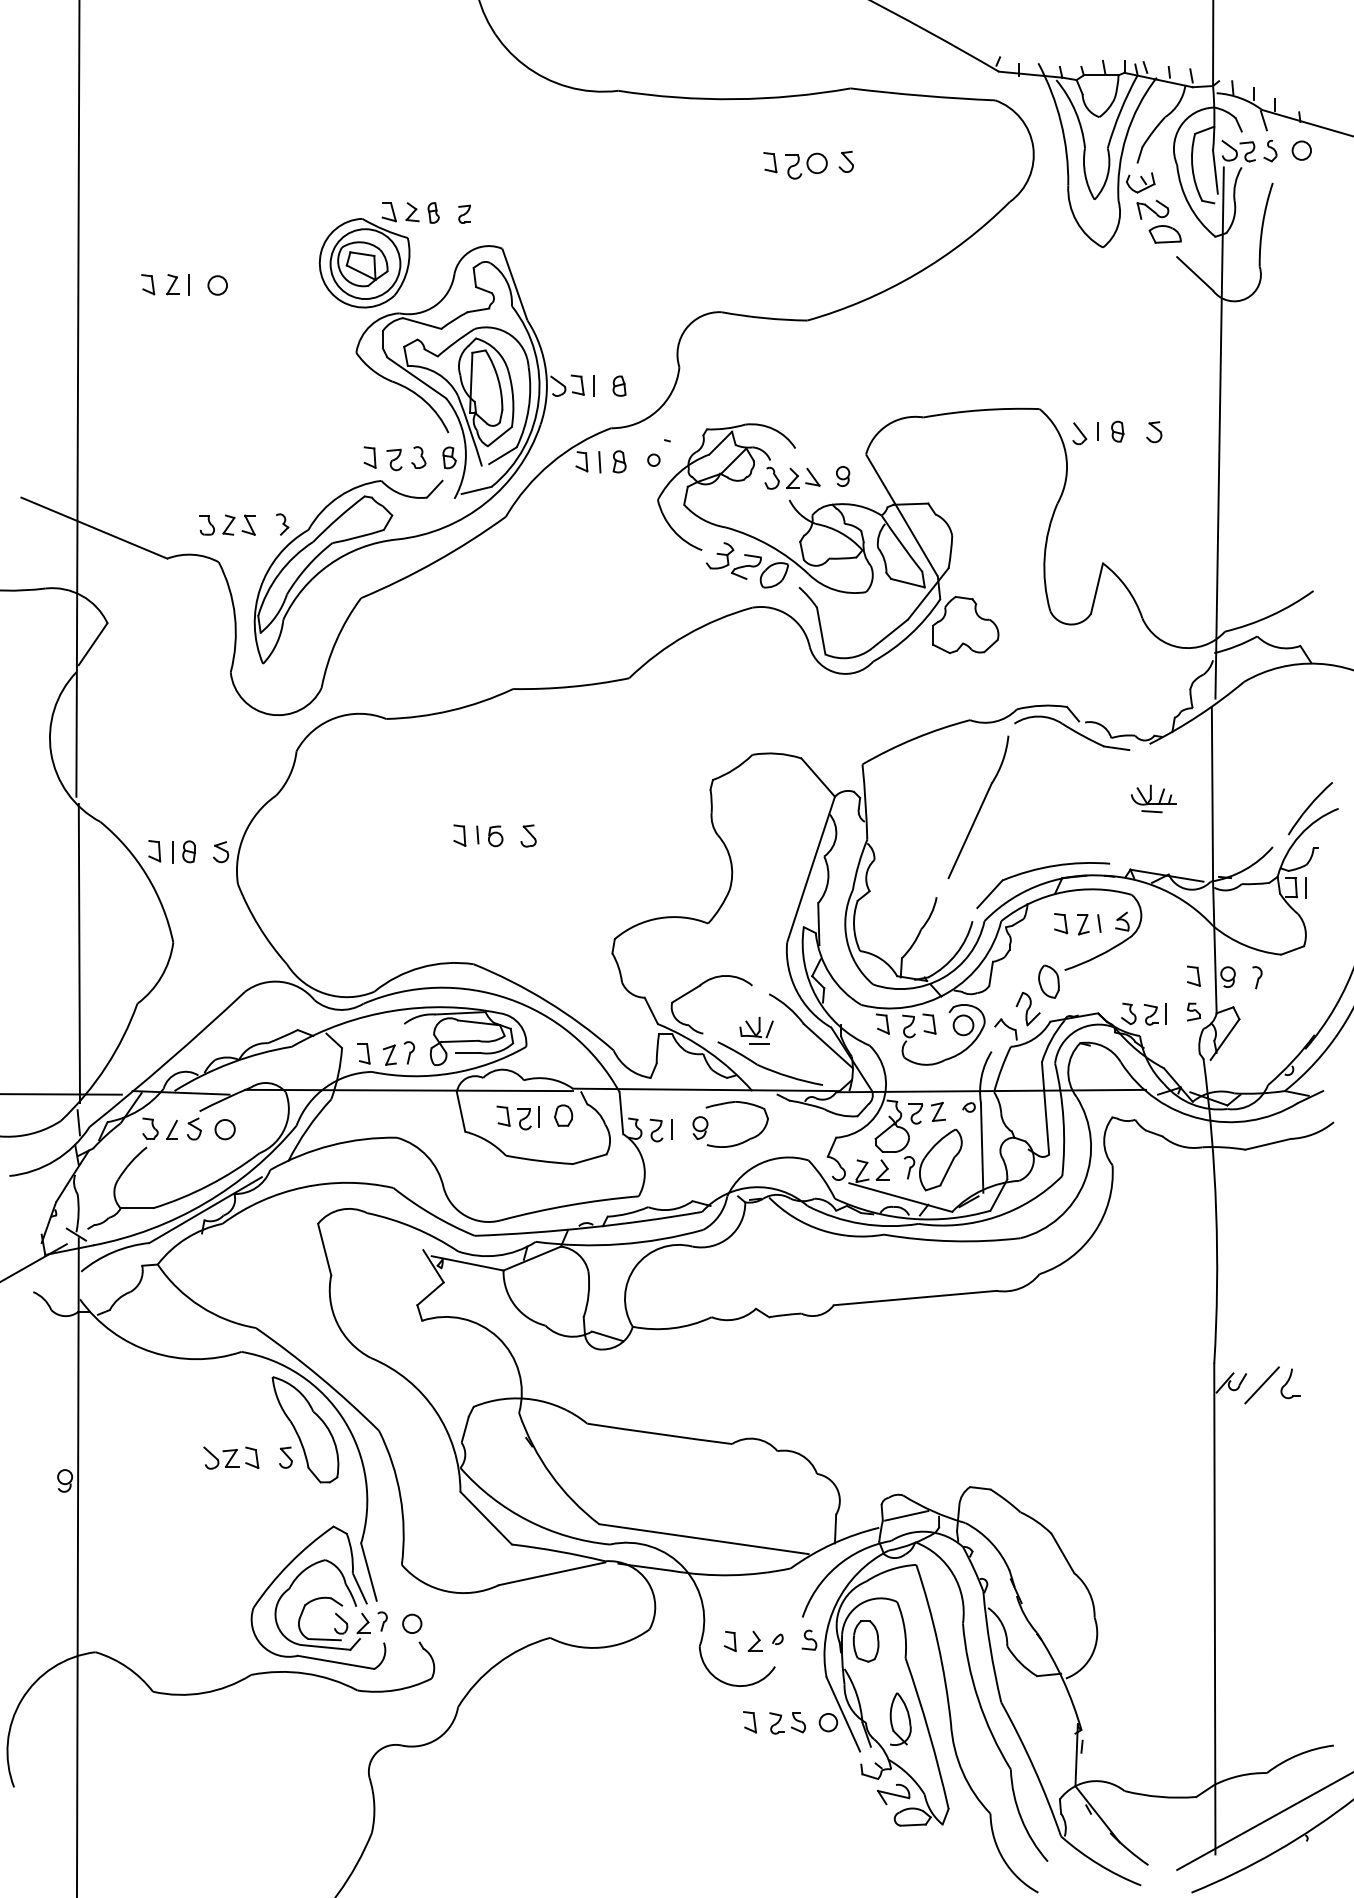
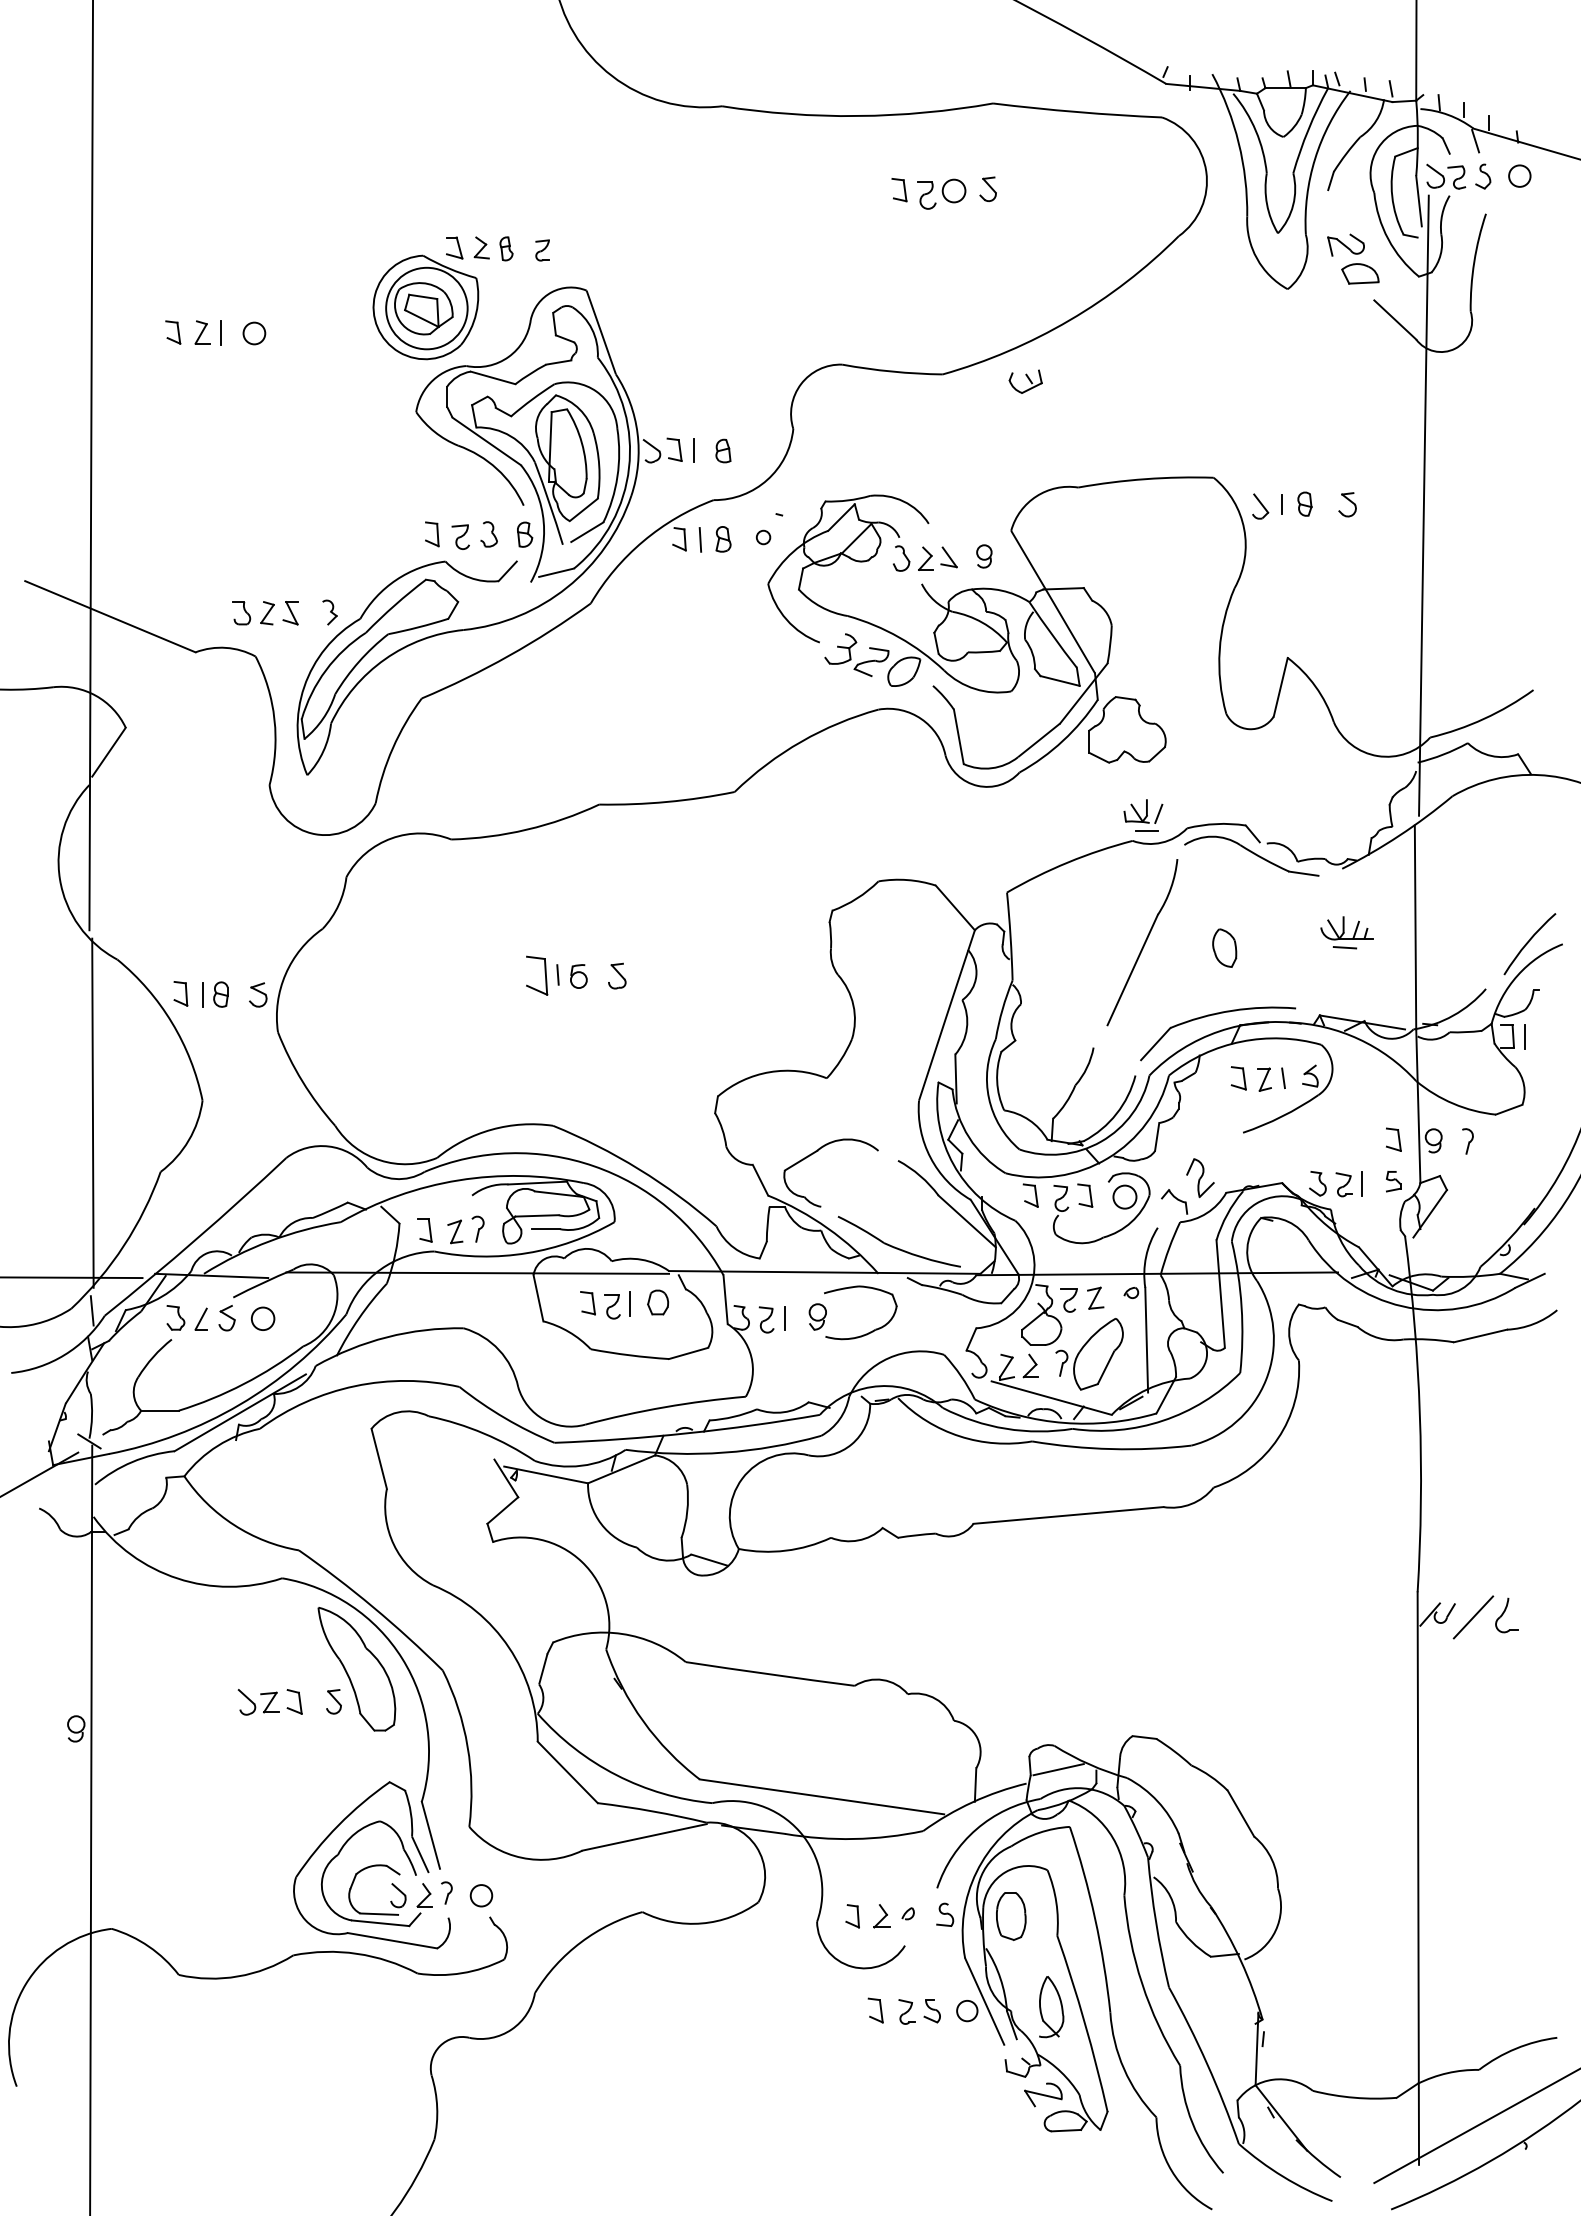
part: (1140, 182) -> (1025, 381), moved
part: (459, 835) -> (536, 975), size x1.6
part: (1048, 981) -> (1224, 947), moved
part: (756, 1030) -> (1143, 815), moved

